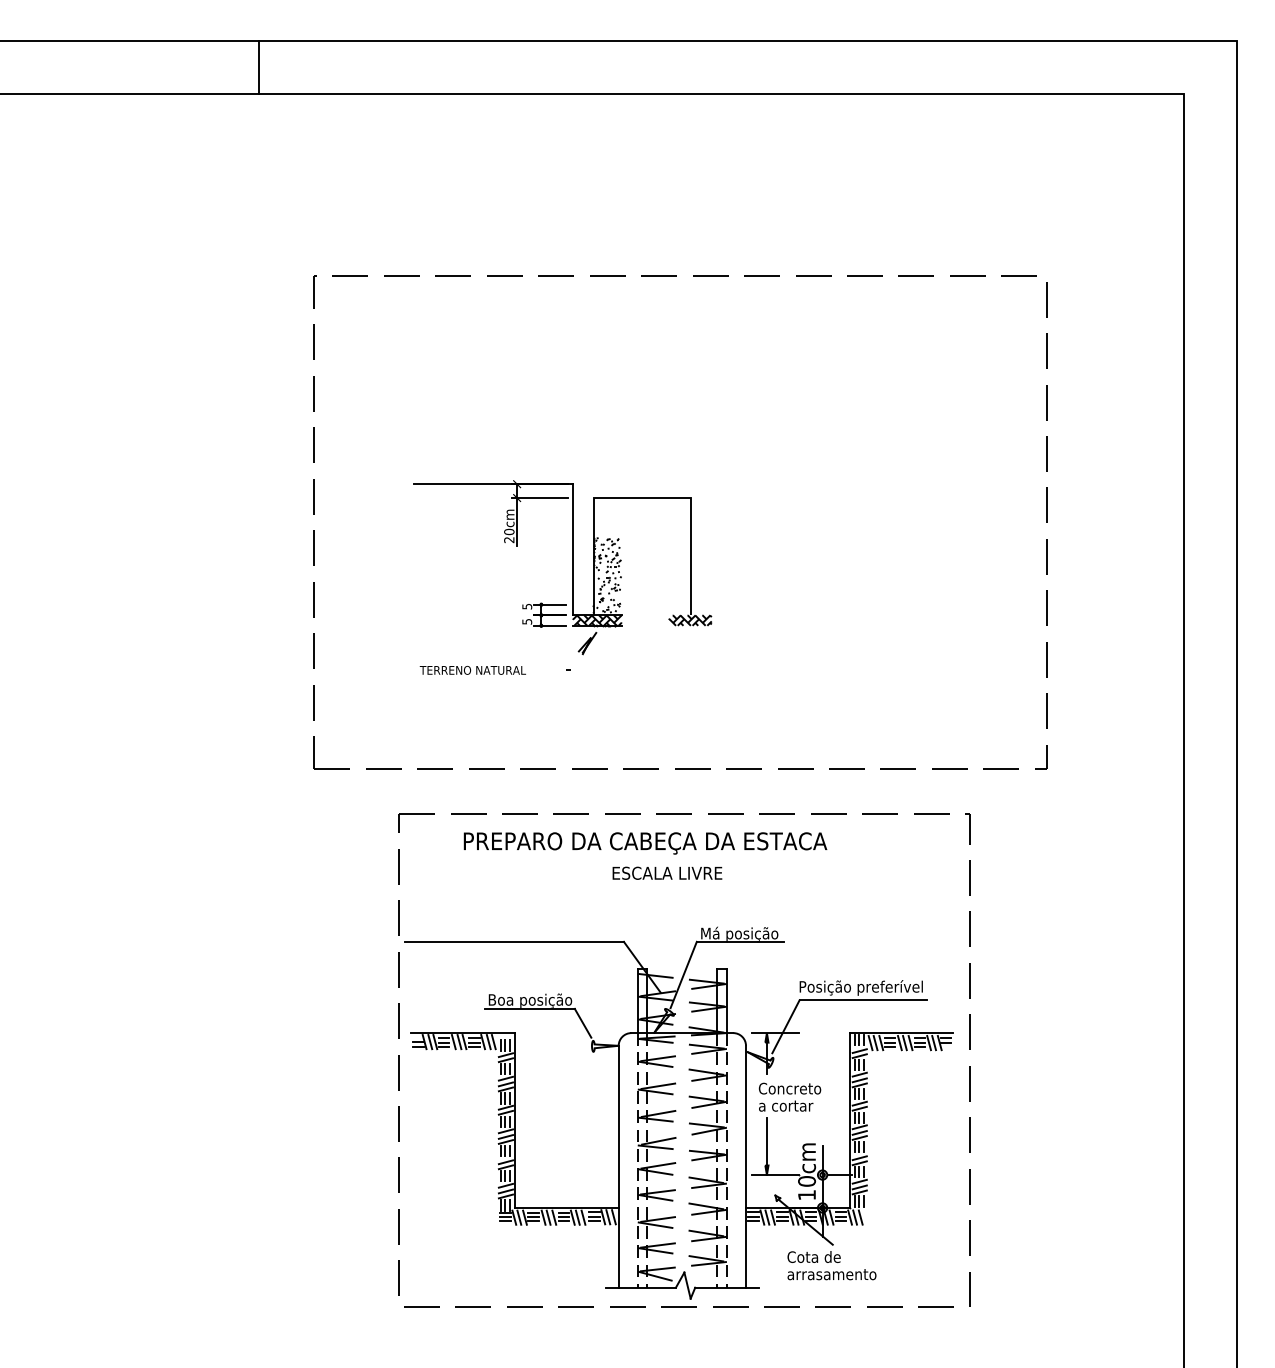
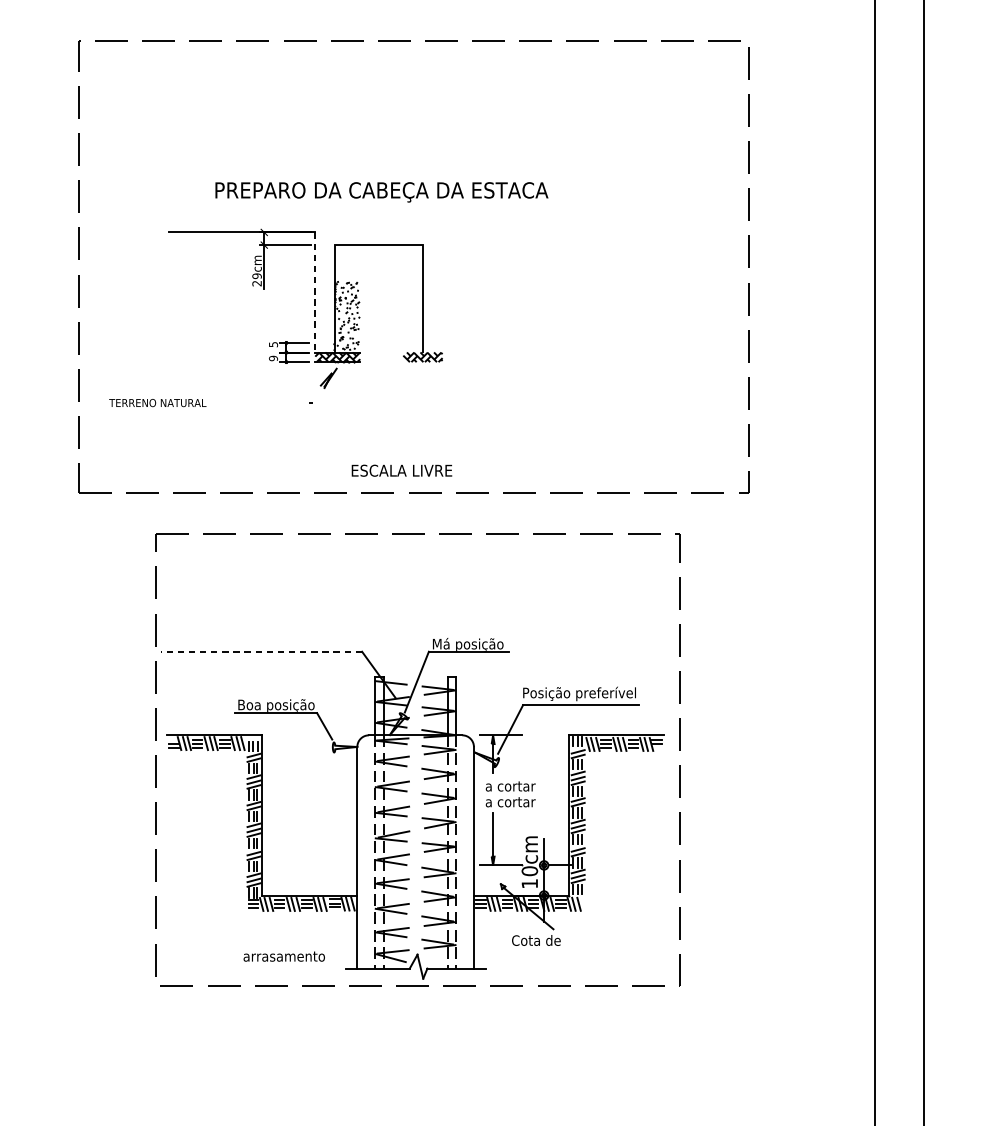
text: (509, 532) -> (257, 276), 20cm -> 29cm
line: (572, 549) -> (314, 292), solid -> dashed
text: (526, 621) -> (272, 358), 5 -> 9
text: (472, 670) -> (157, 403), moved
text: (645, 843) -> (381, 192), moved
text: (667, 872) -> (402, 470), moved
line: (514, 941) -> (261, 651), solid -> dashed
text: (789, 1088) -> (513, 786), Concreto -> a cortar
text: (831, 1274) -> (283, 956), moved

